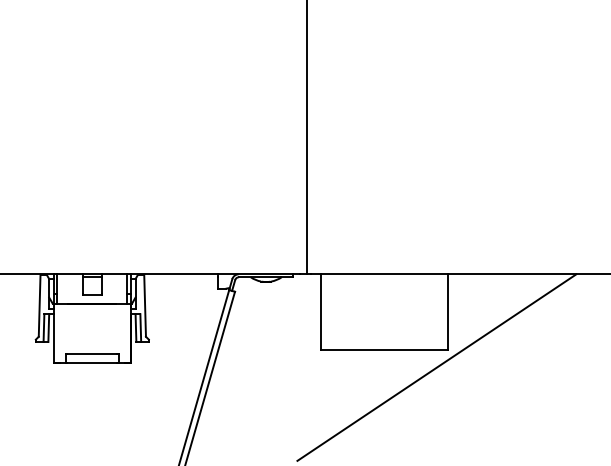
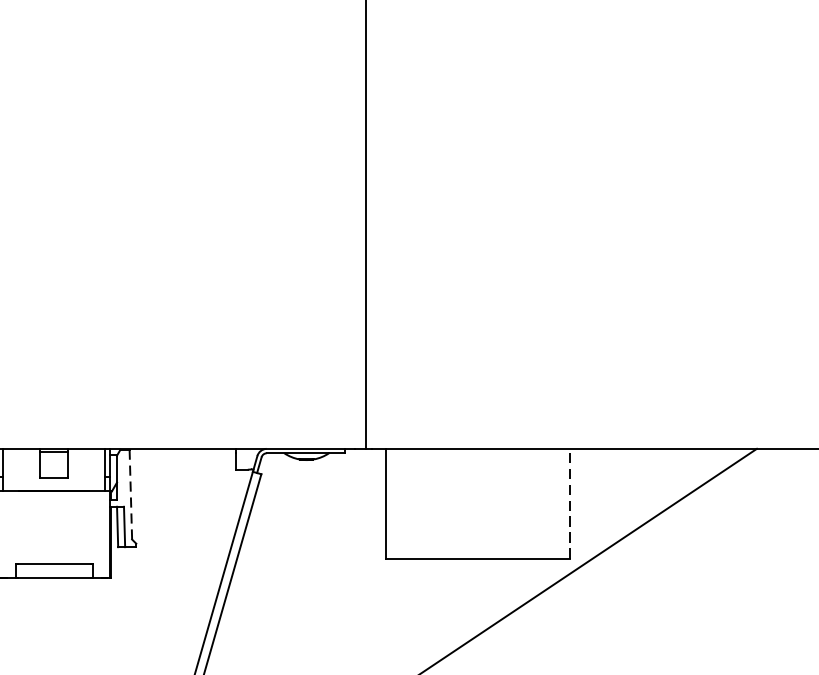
line: (145, 305) -> (131, 494), solid -> dashed
line: (447, 312) -> (569, 504), solid -> dashed

